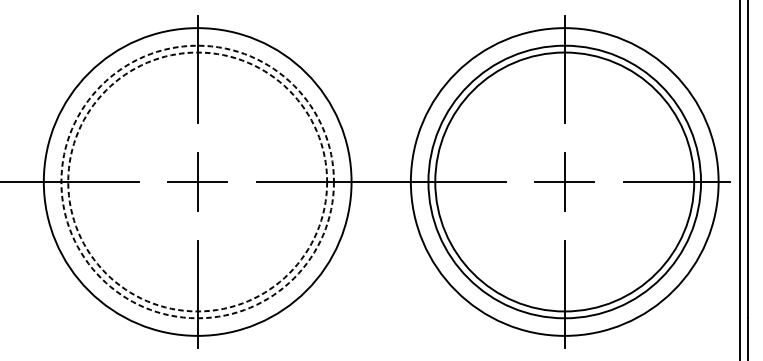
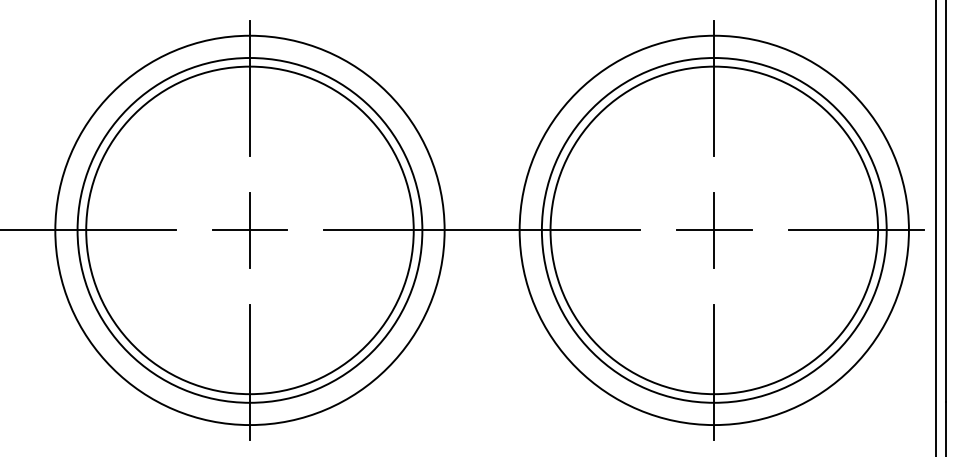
circle: (197, 182) -> (249, 230), dashed -> solid
circle: (197, 182) -> (249, 230), dashed -> solid

